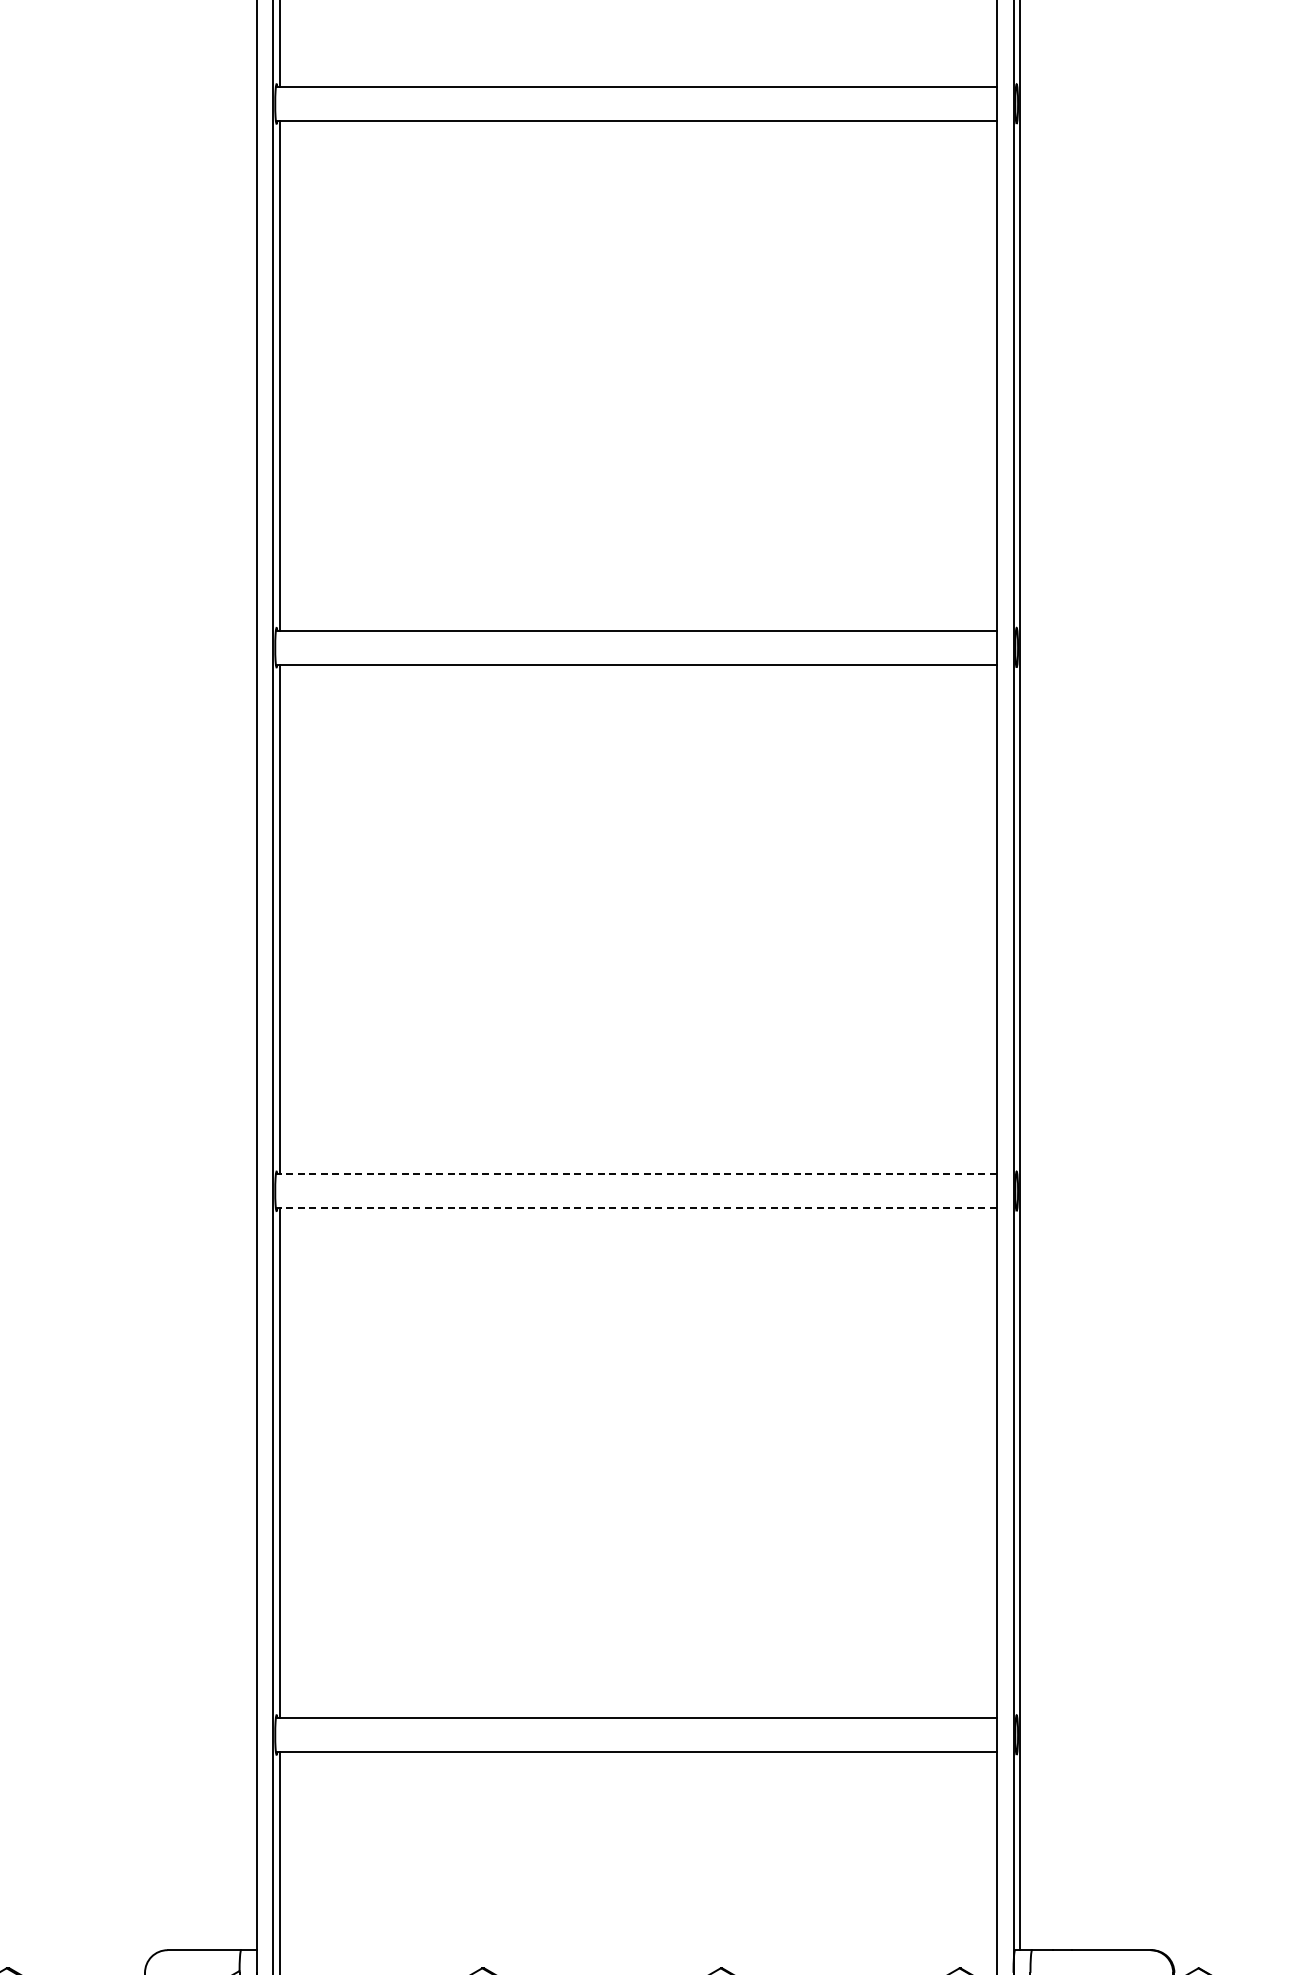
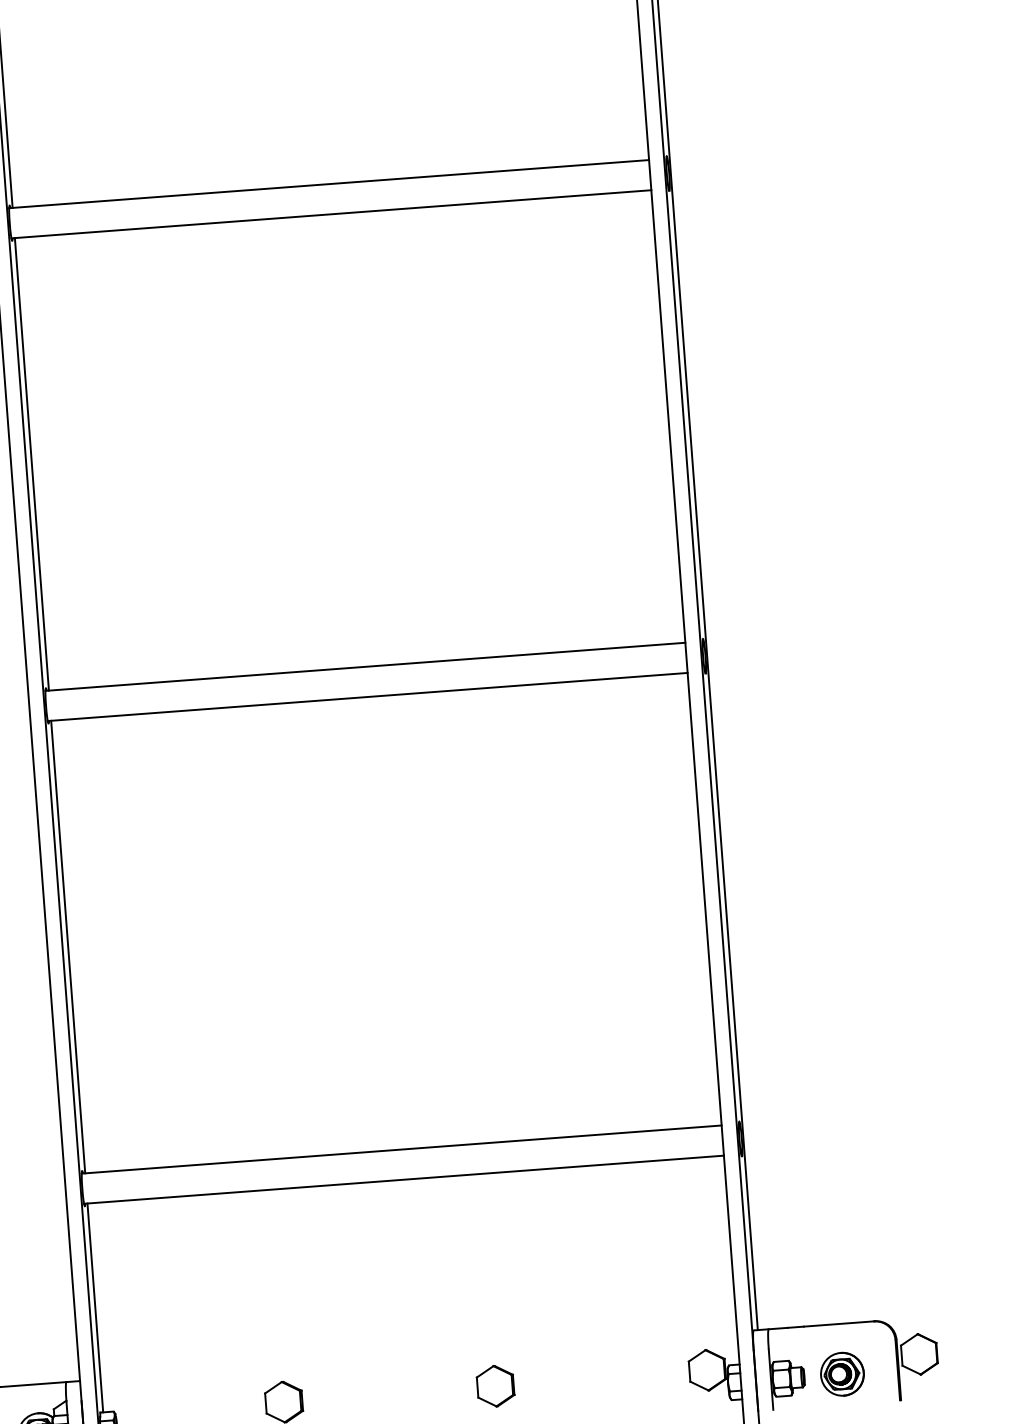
line: (635, 1174) -> (364, 667), dashed -> solid
line: (635, 1208) -> (367, 697), dashed -> solid

